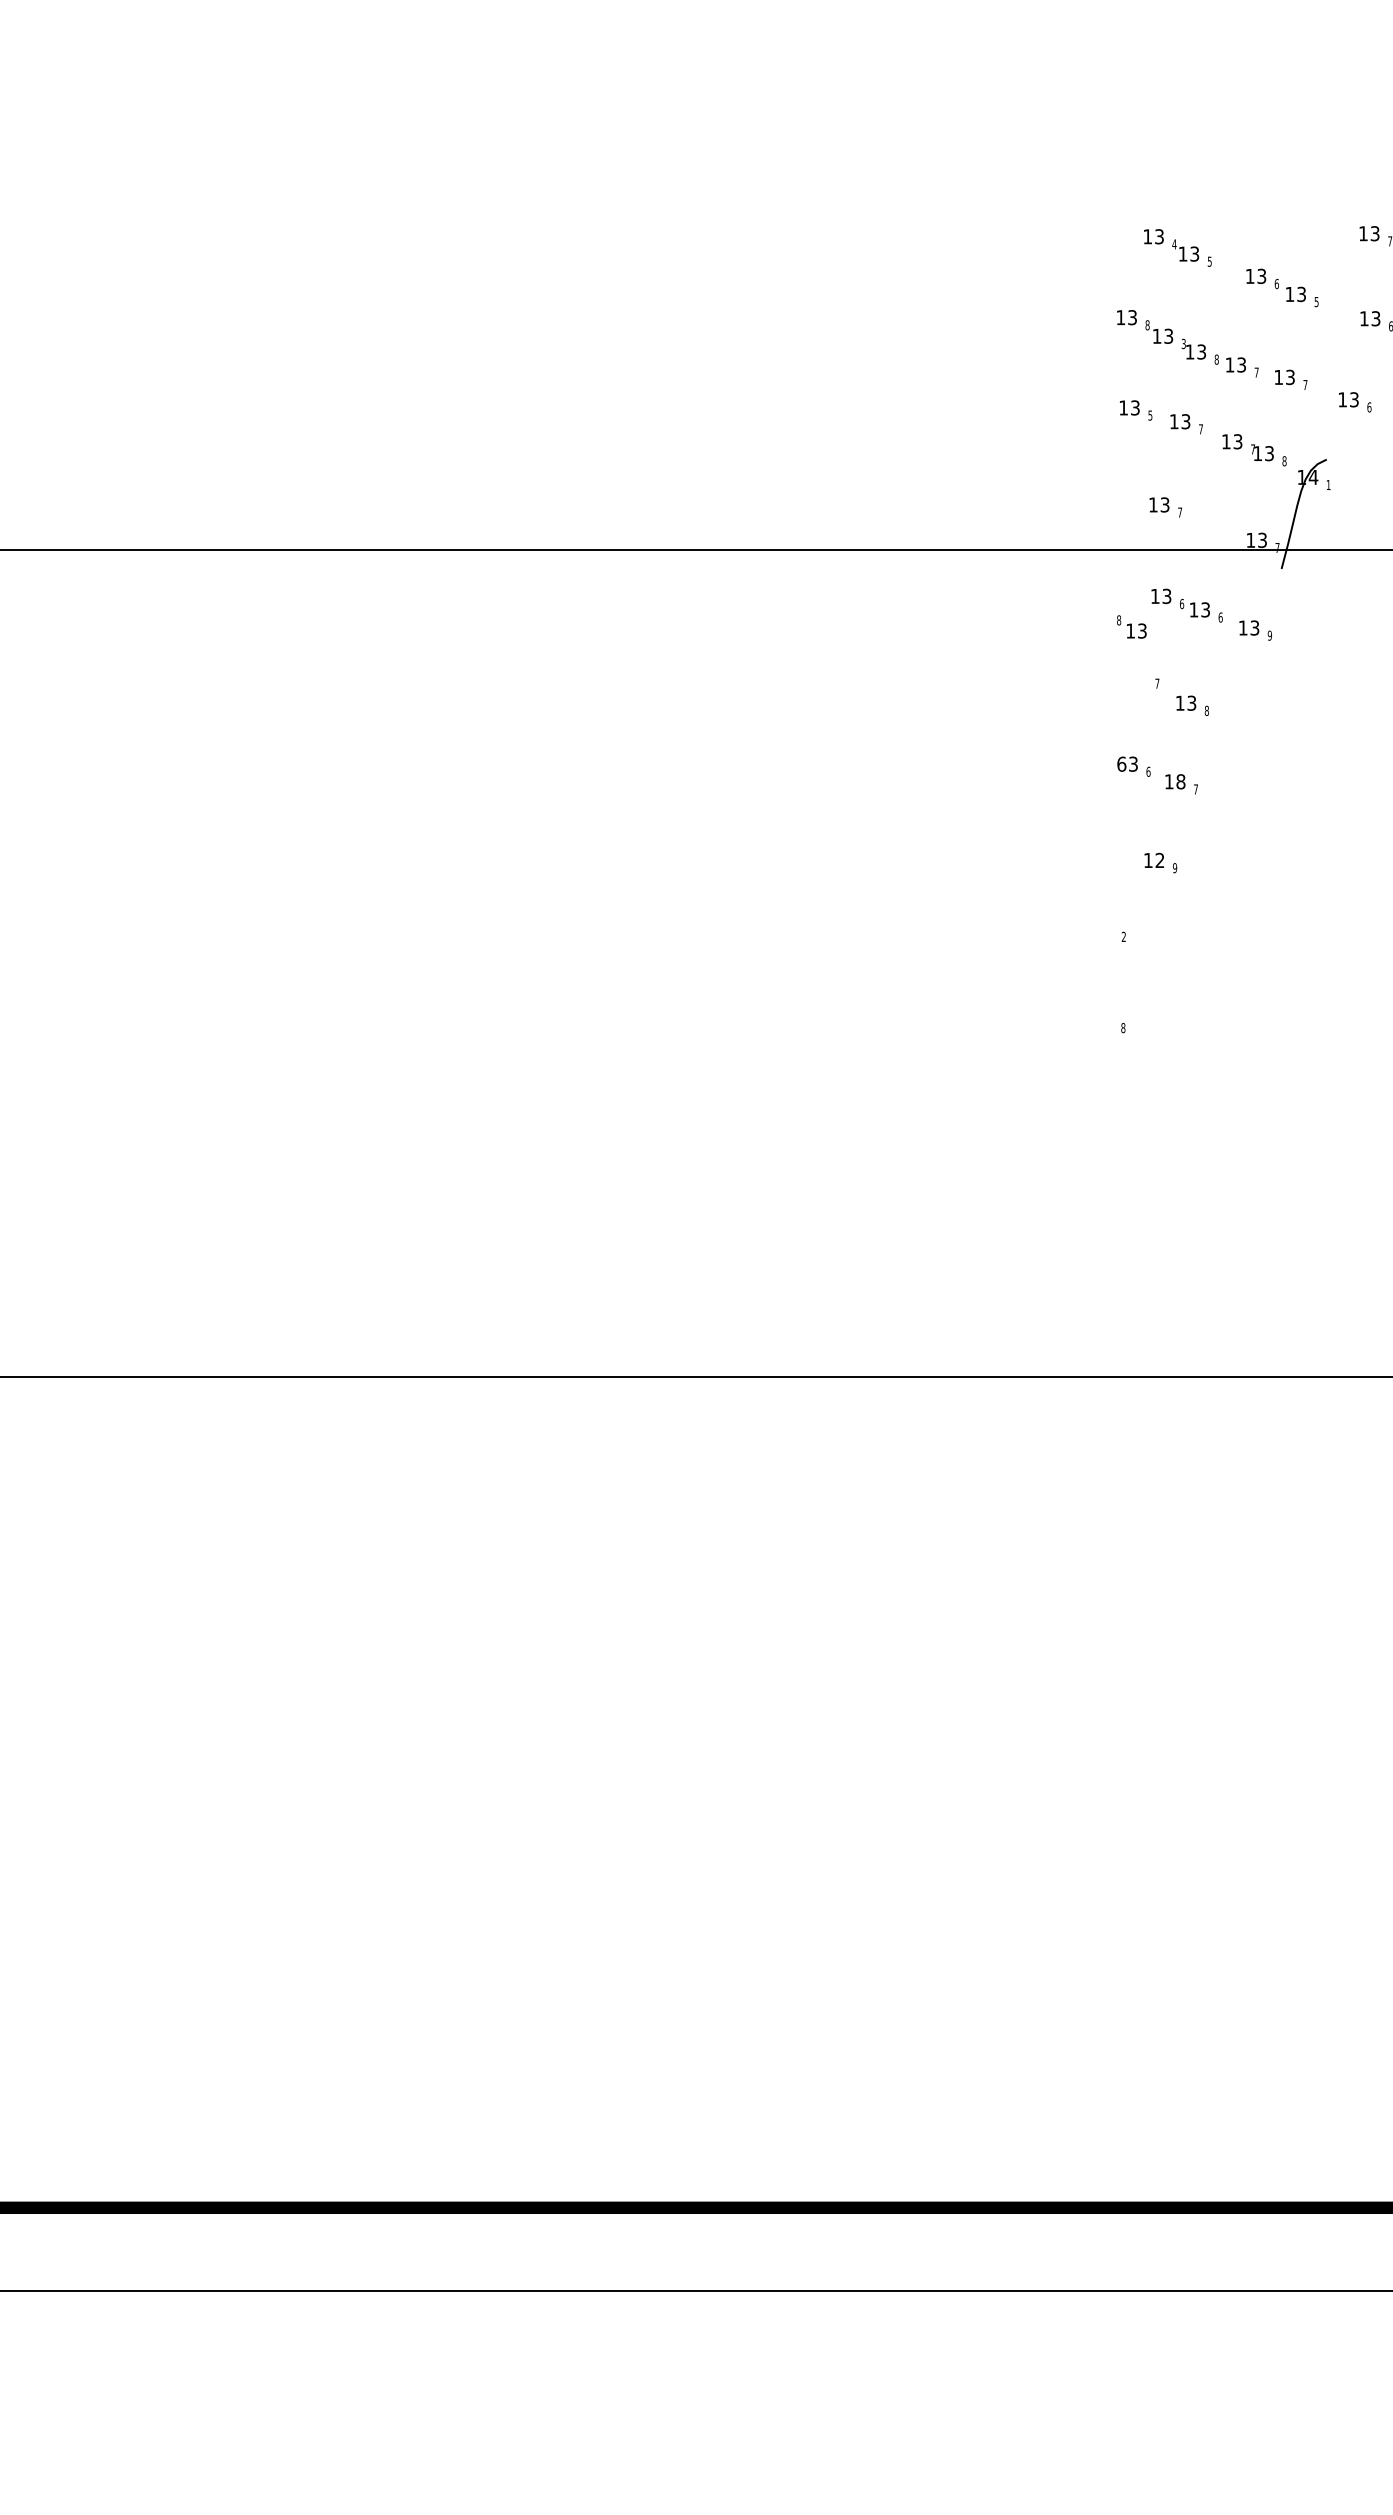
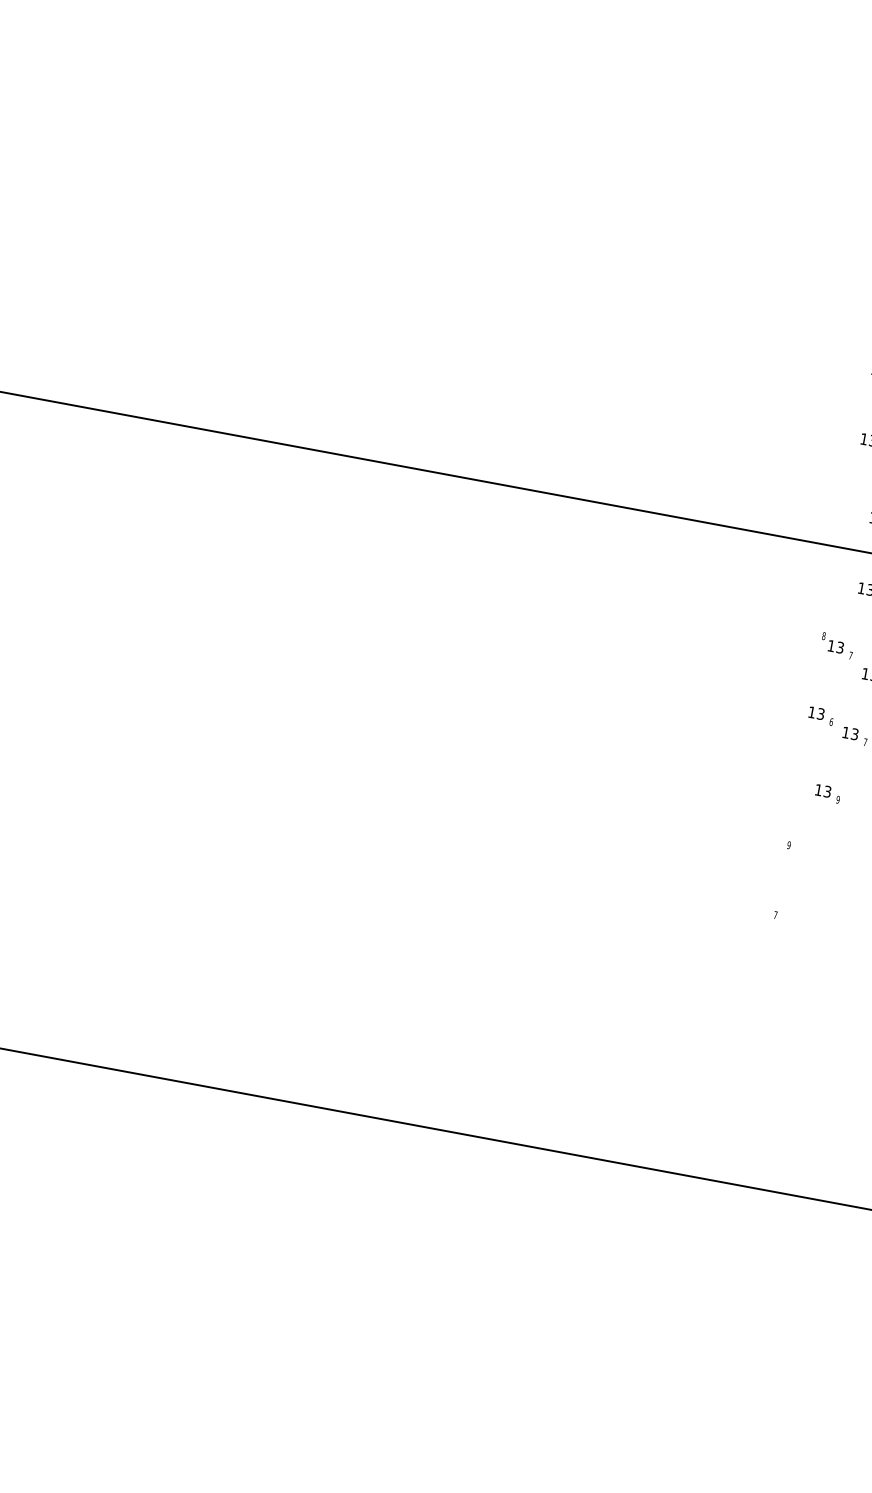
text: (1131, 626) -> (832, 642), moved
text: (1121, 763) -> (811, 711), 63 -> 13
text: (1180, 781) -> (854, 734), 18 -> 13
text: (1159, 860) -> (827, 791), 12 -> 13
text: (1123, 937) -> (788, 845), 2 -> 9
text: (1123, 1028) -> (775, 915), 8 -> 7

